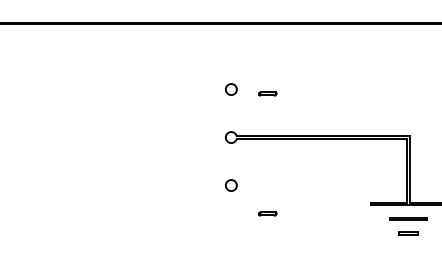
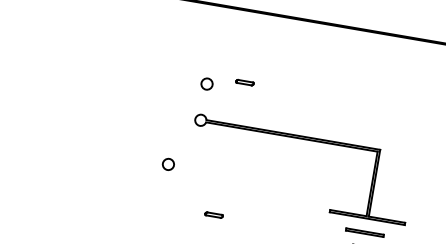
circle: (231, 89) -> (207, 84), moved
circle: (231, 185) -> (168, 164), moved
part: (267, 213) -> (213, 214), moved

